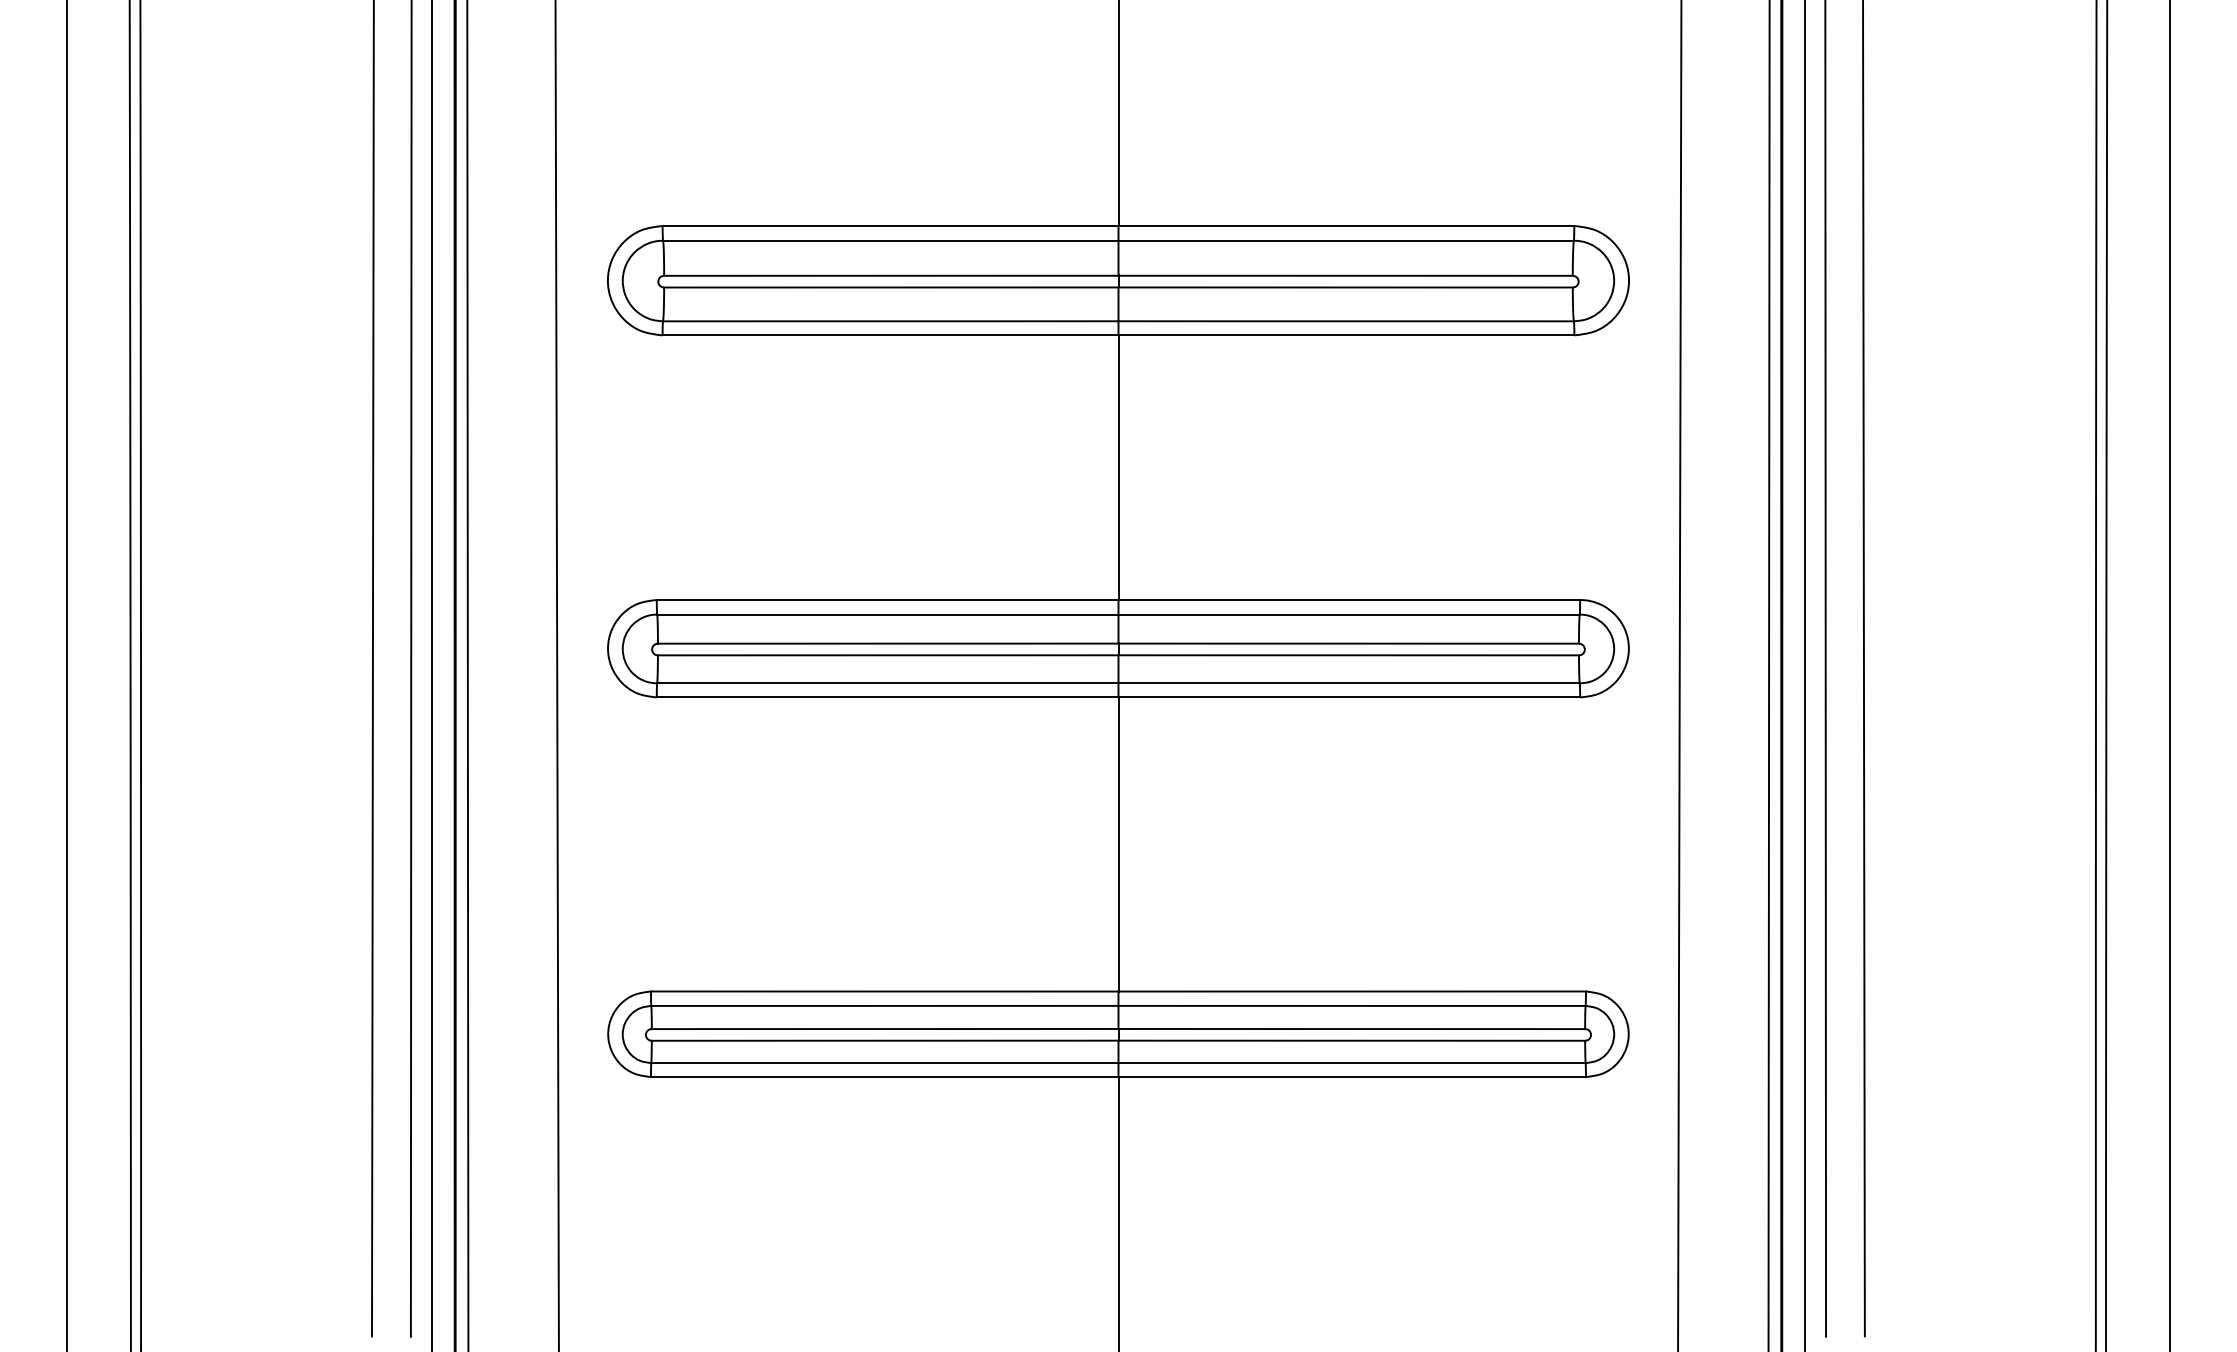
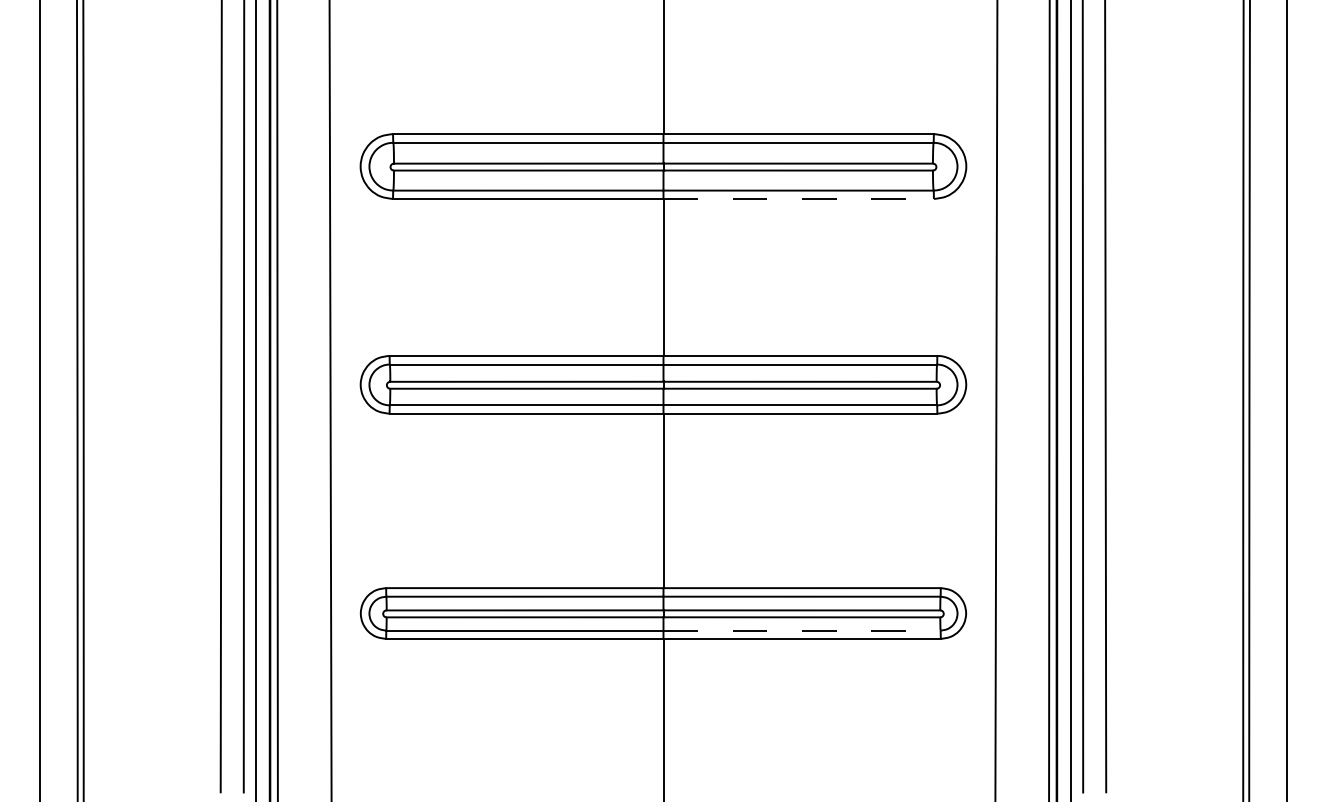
line: (1347, 334) -> (799, 198), solid -> dashed
line: (1352, 1062) -> (802, 630), solid -> dashed

